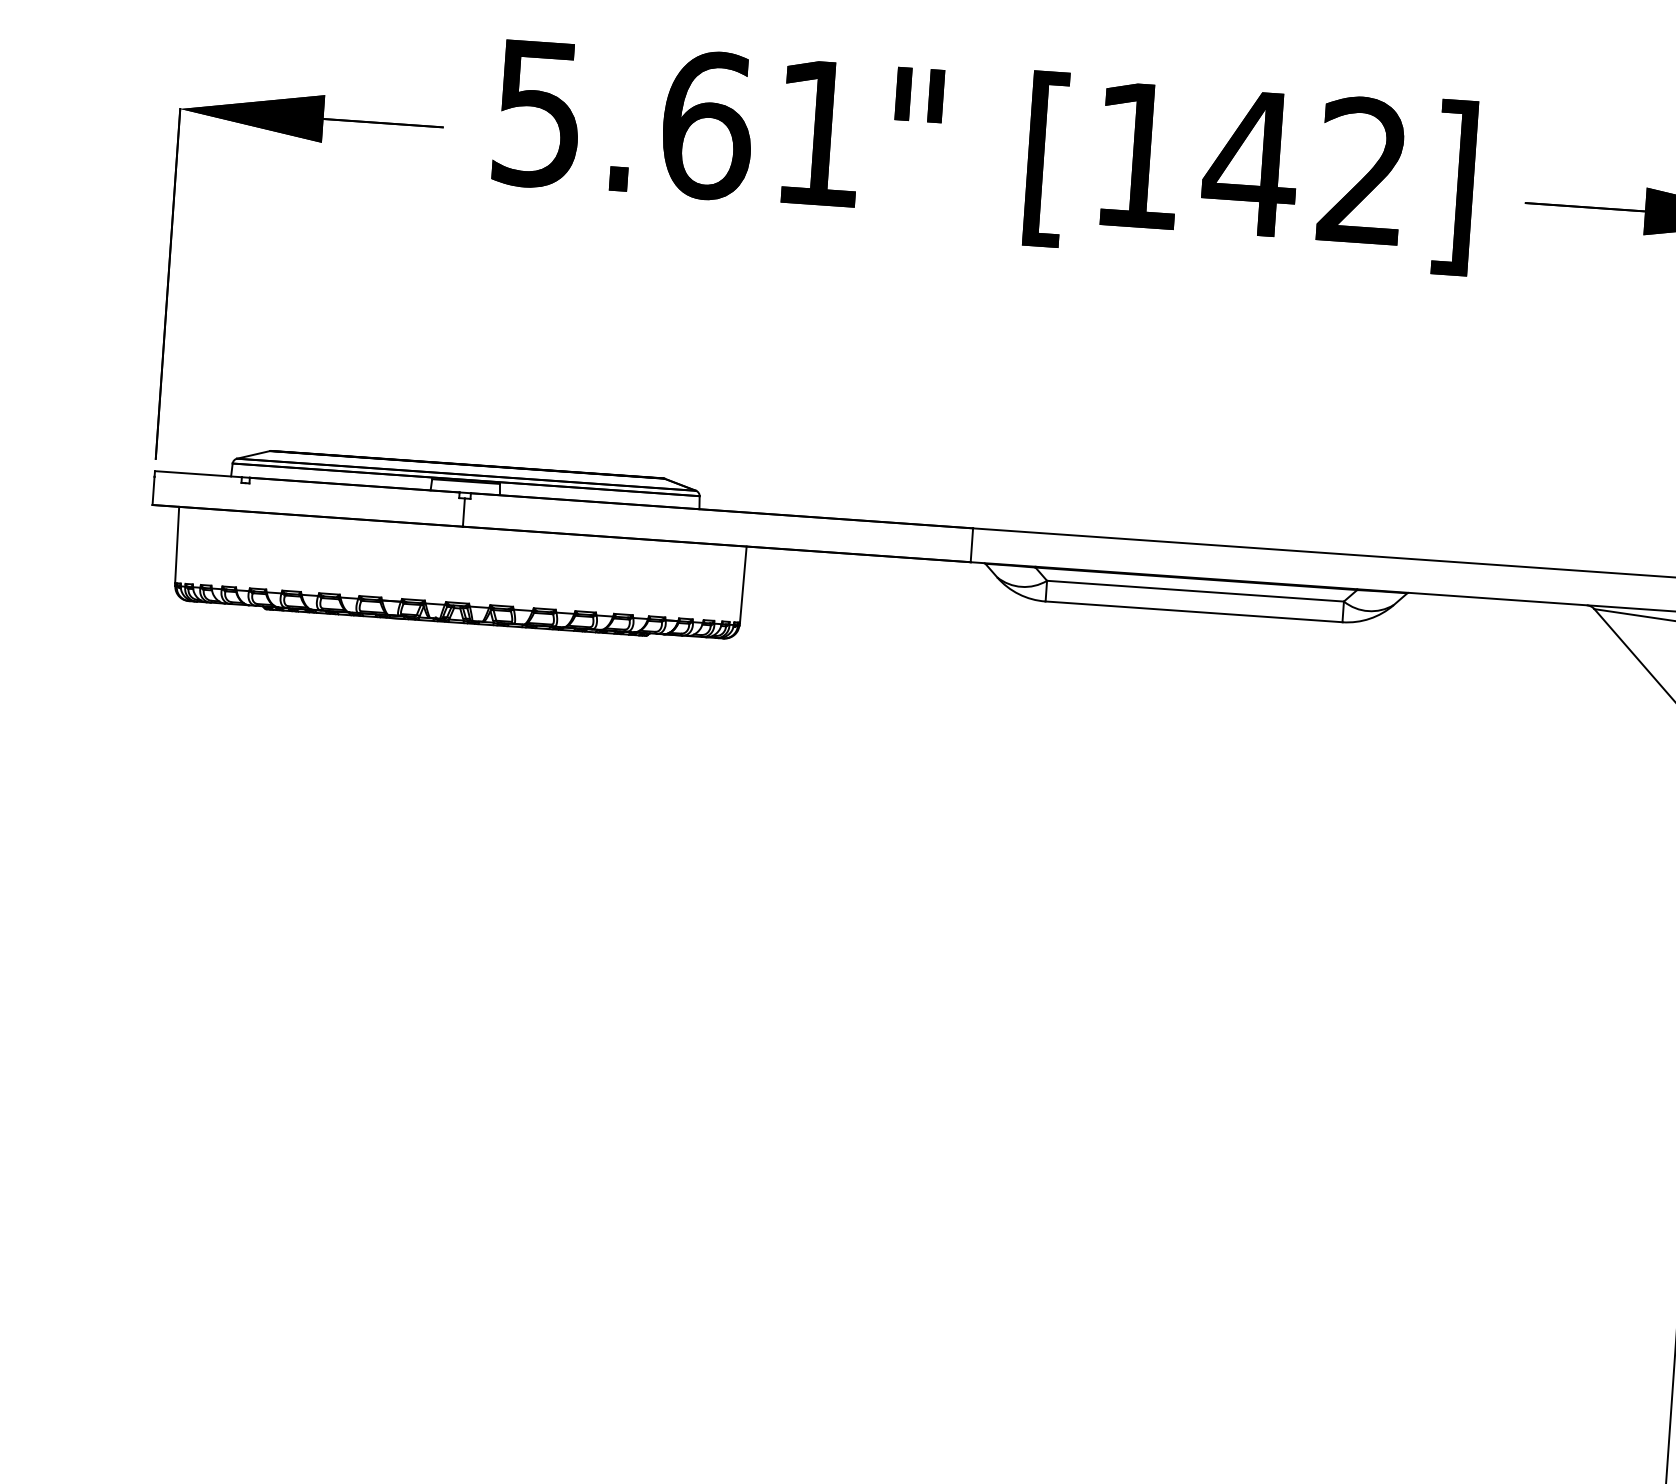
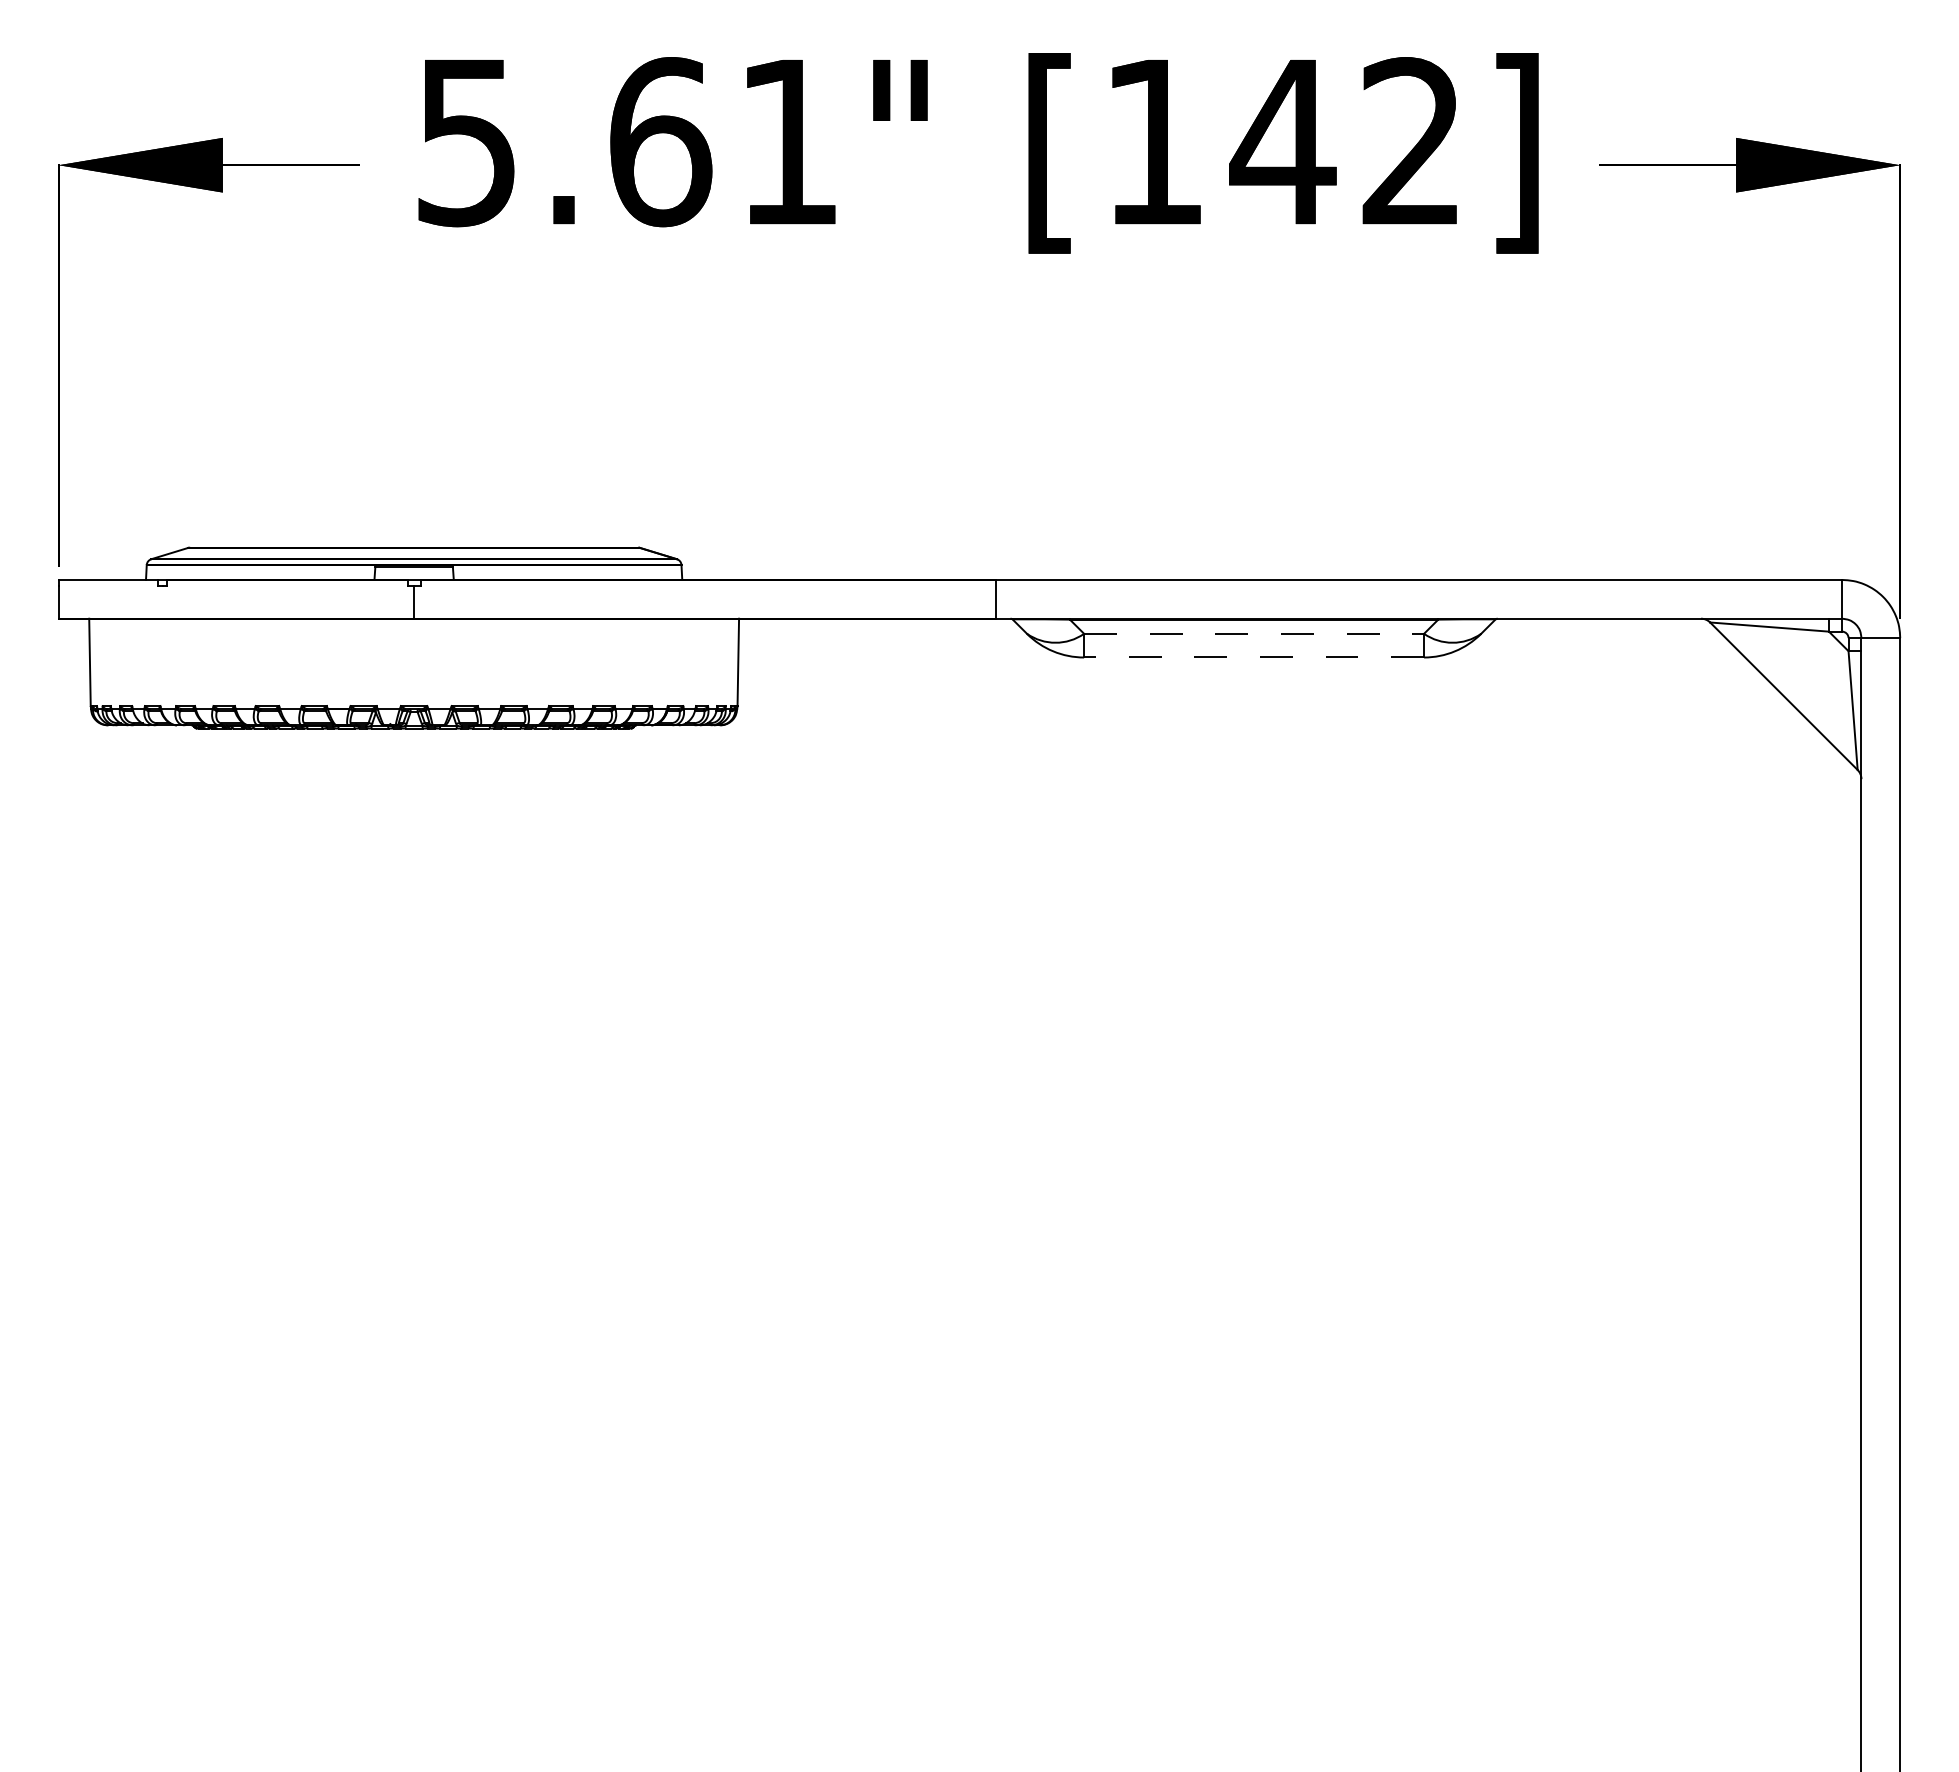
line: (1195, 590) -> (1254, 633), solid -> dashed
line: (1194, 611) -> (1254, 657), solid -> dashed

